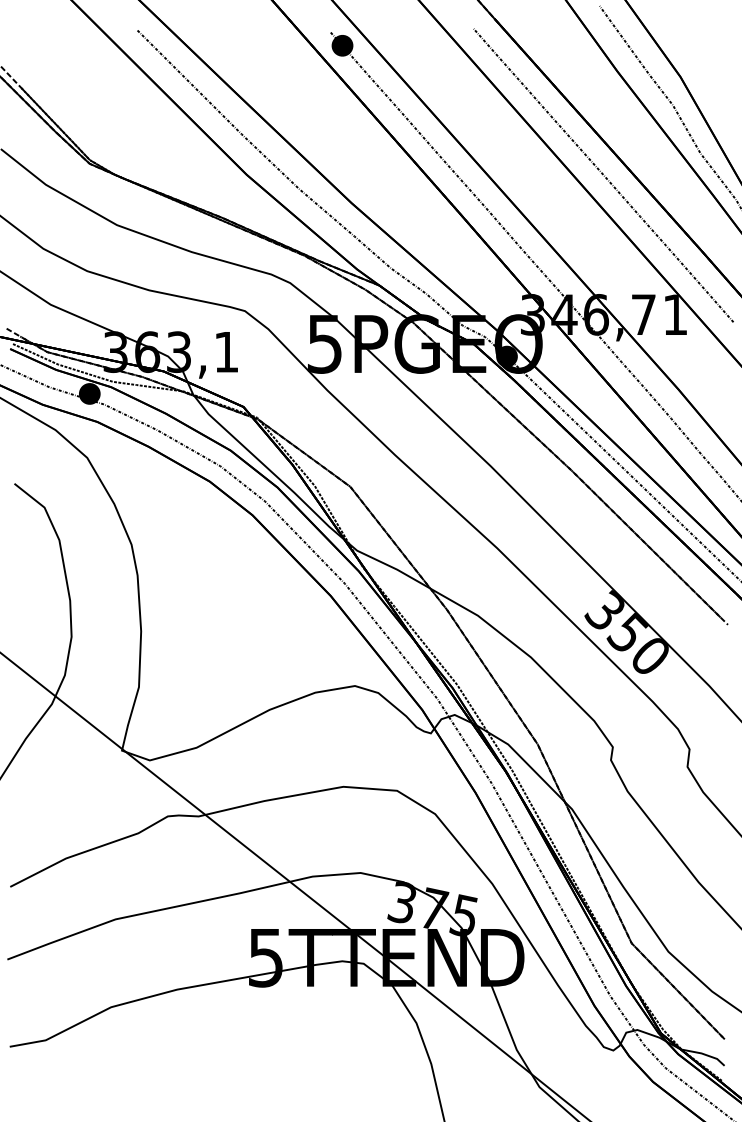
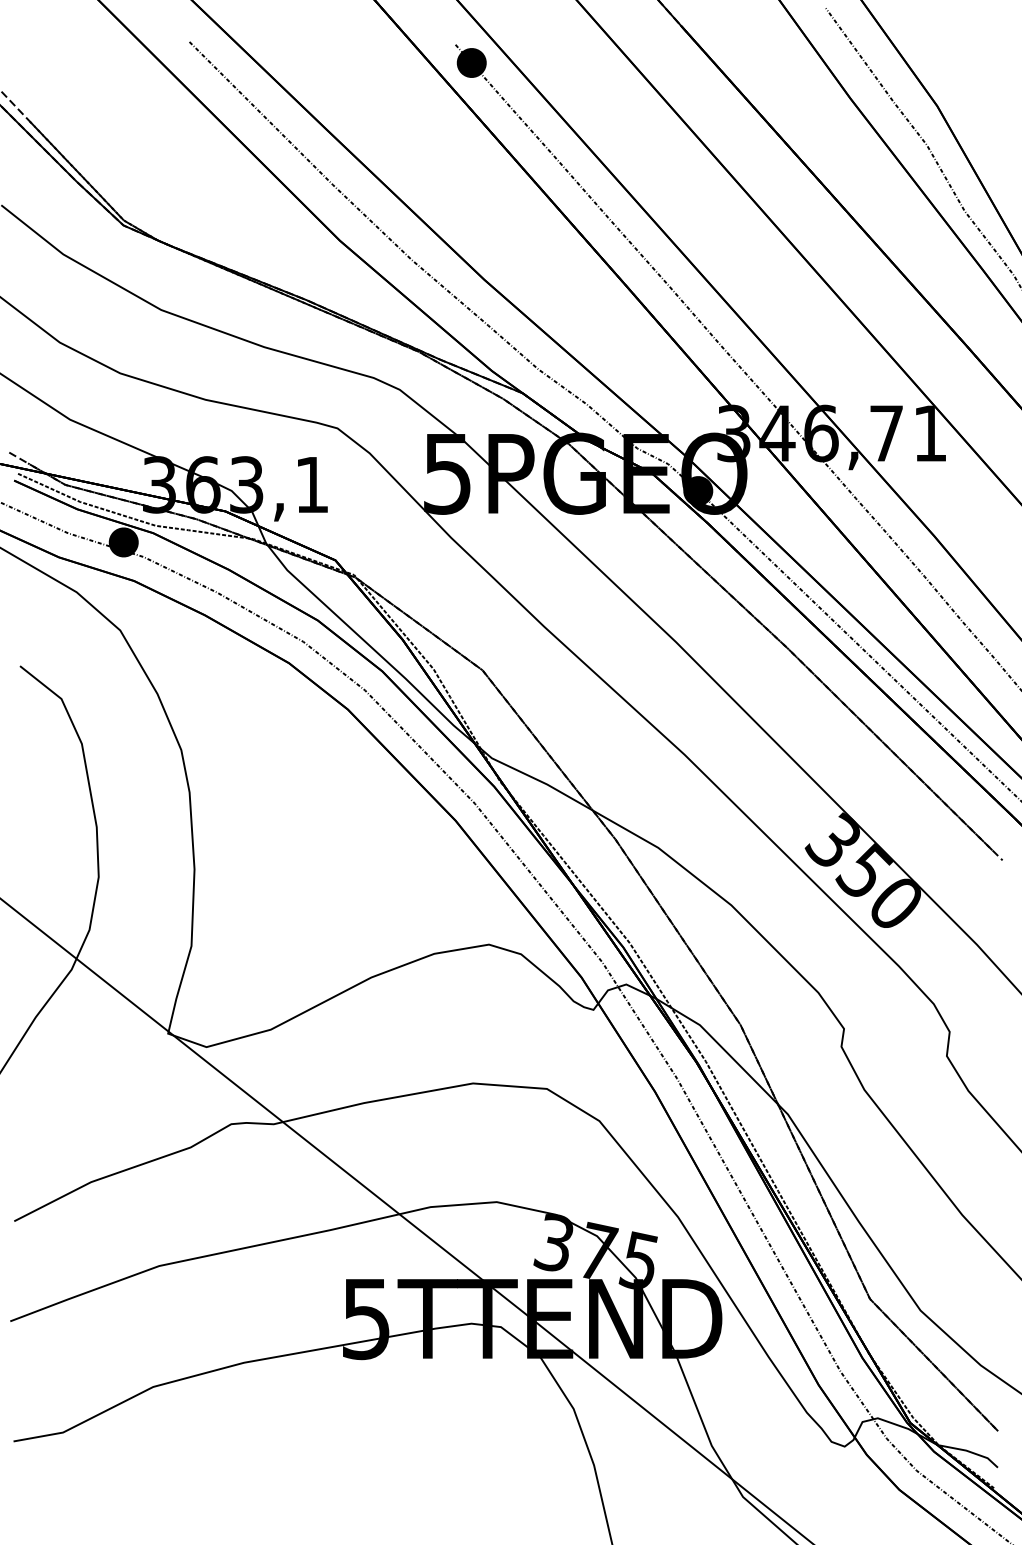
curve: (603, 174) -> (831, 240), removed

